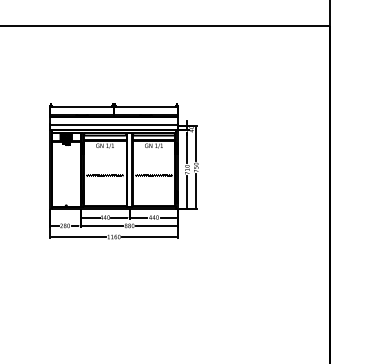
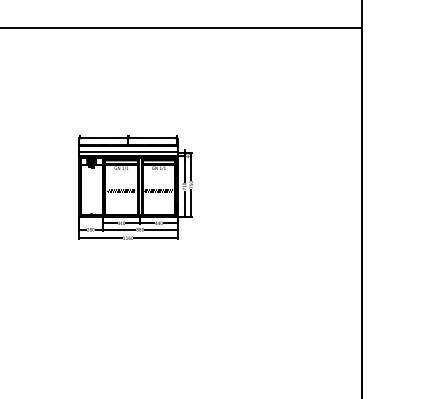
part: (123, 171) -> (135, 187), size x0.7

